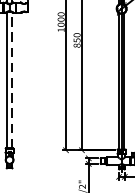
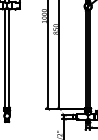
line: (12, 79) -> (9, 57), dashed -> solid

